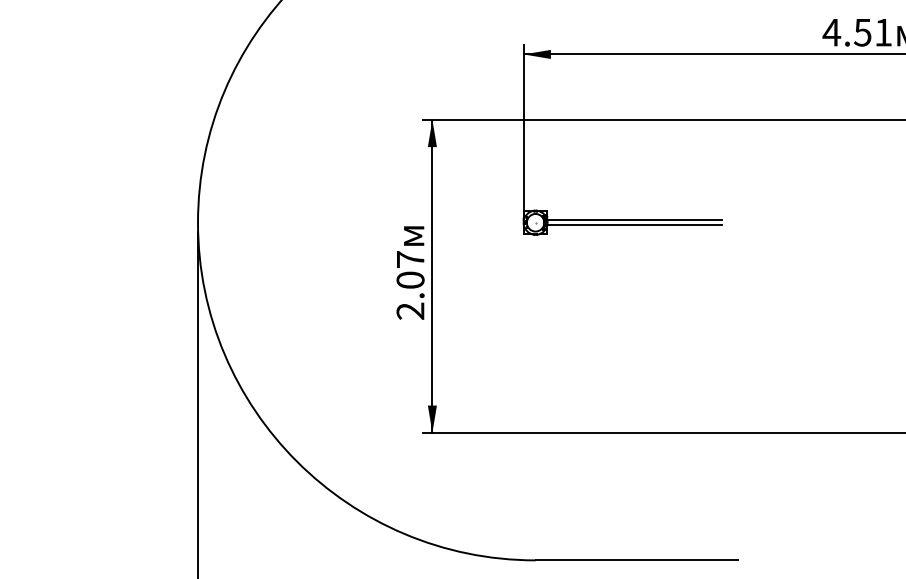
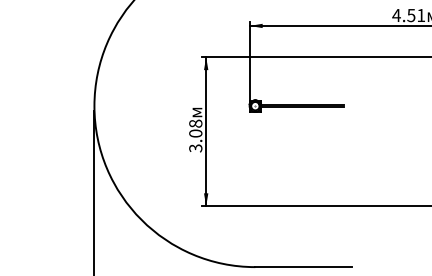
text: (409, 284) -> (195, 135), 2.07 -> 3.08

